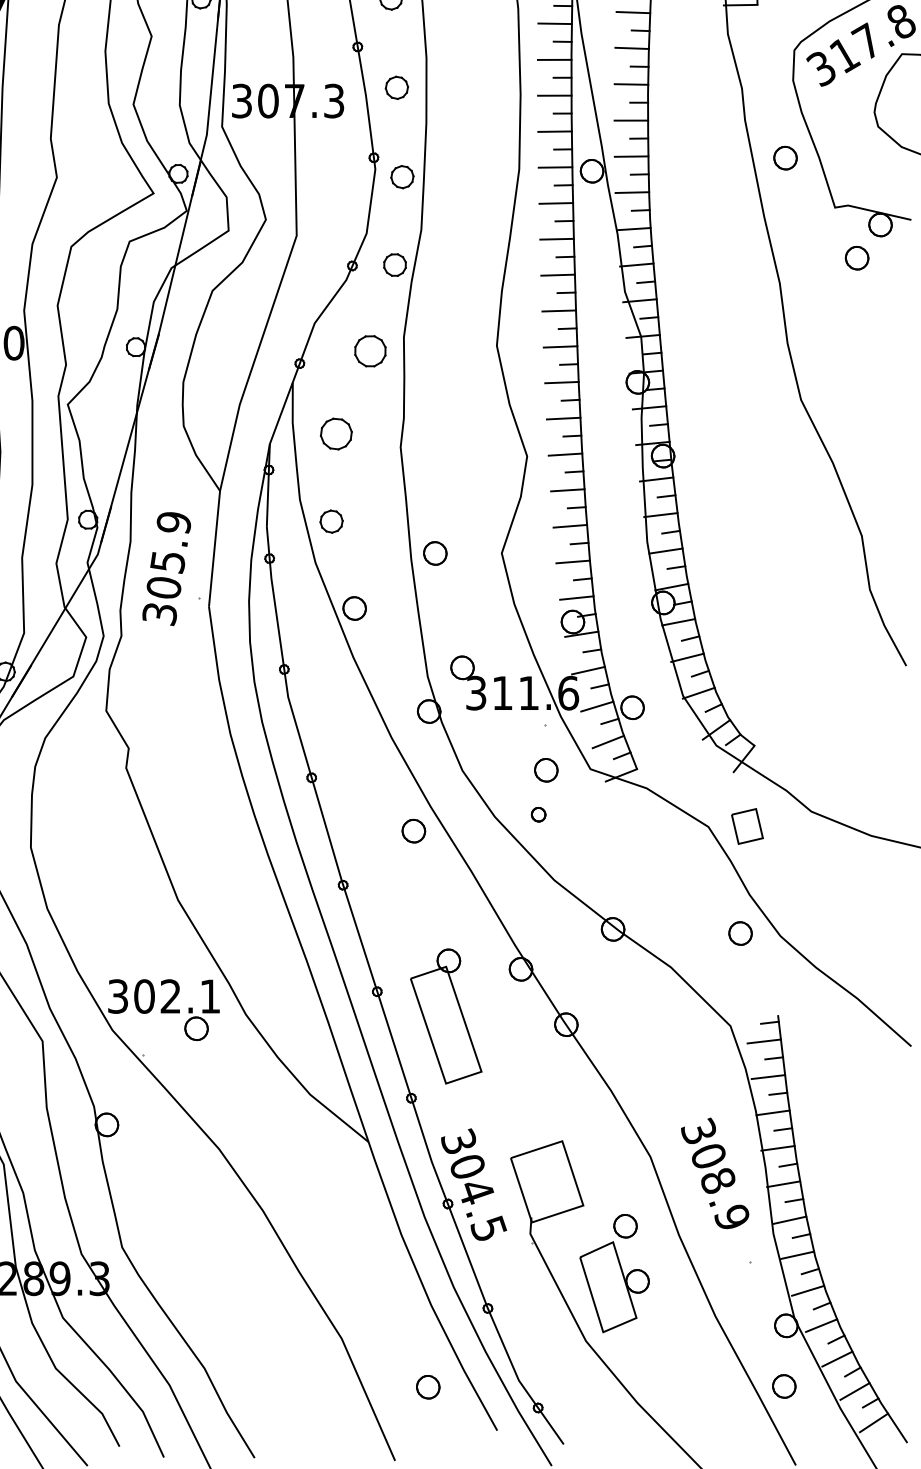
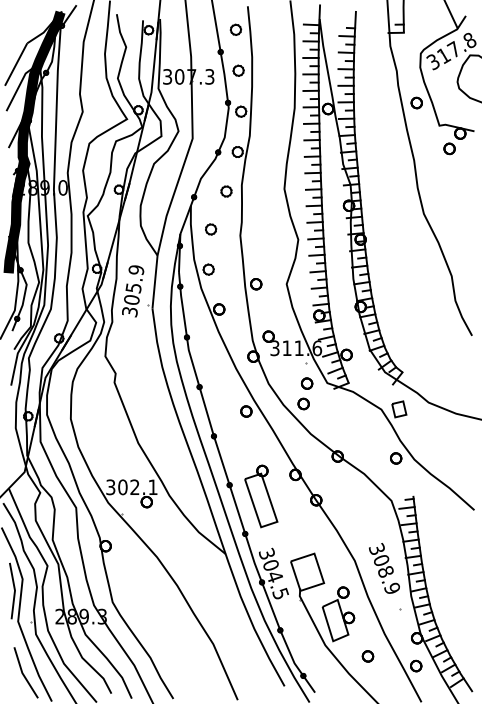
part: (370, 351) -> (226, 191), size x0.71
part: (337, 434) -> (211, 229), size x0.71
part: (538, 813) -> (303, 403), size x1.67
part: (427, 1387) -> (367, 656), moved

